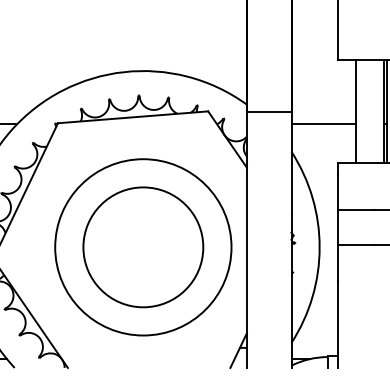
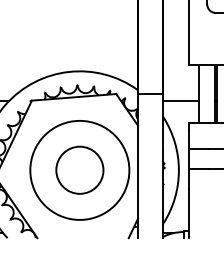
circle: (142, 245) -> (79, 169), size x0.7

